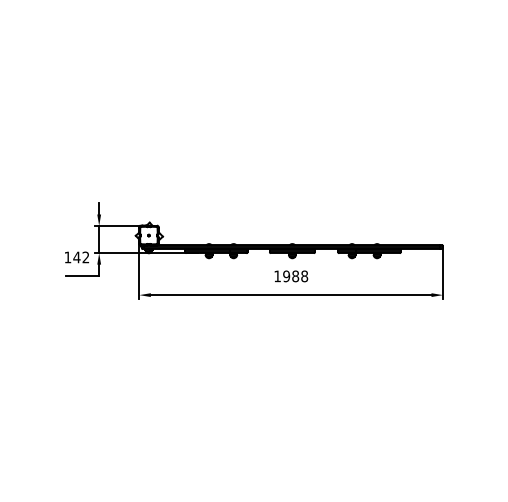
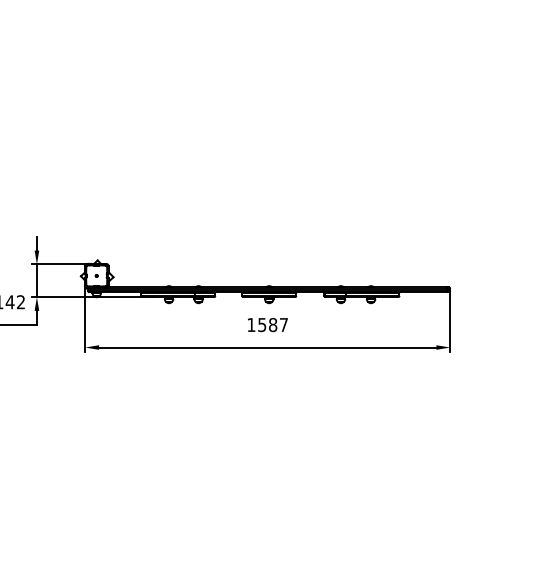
text: (295, 276) -> (272, 325), 1988 -> 1587

